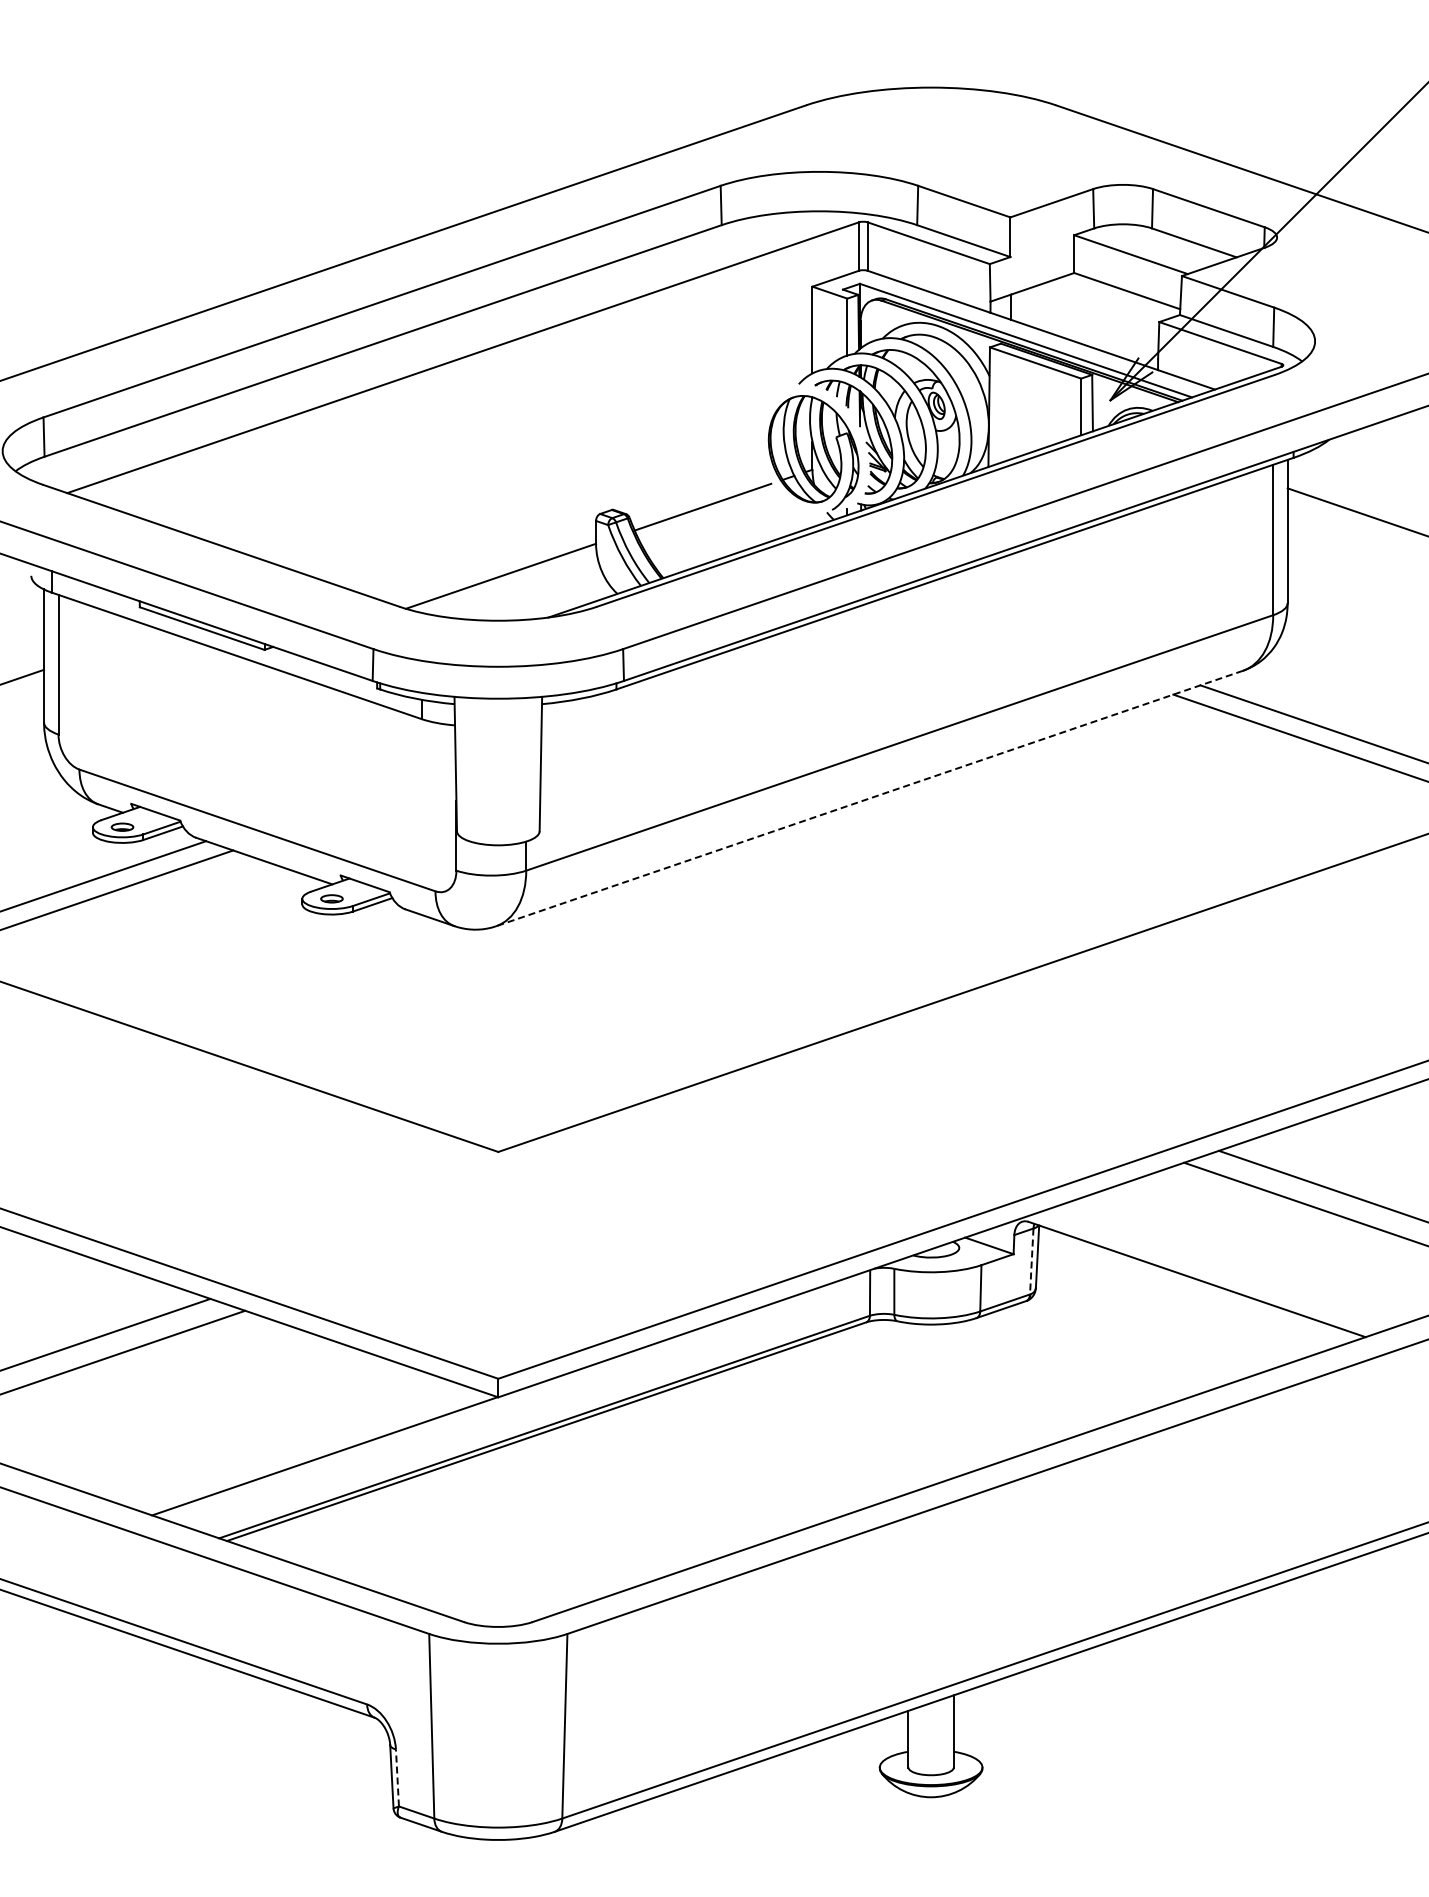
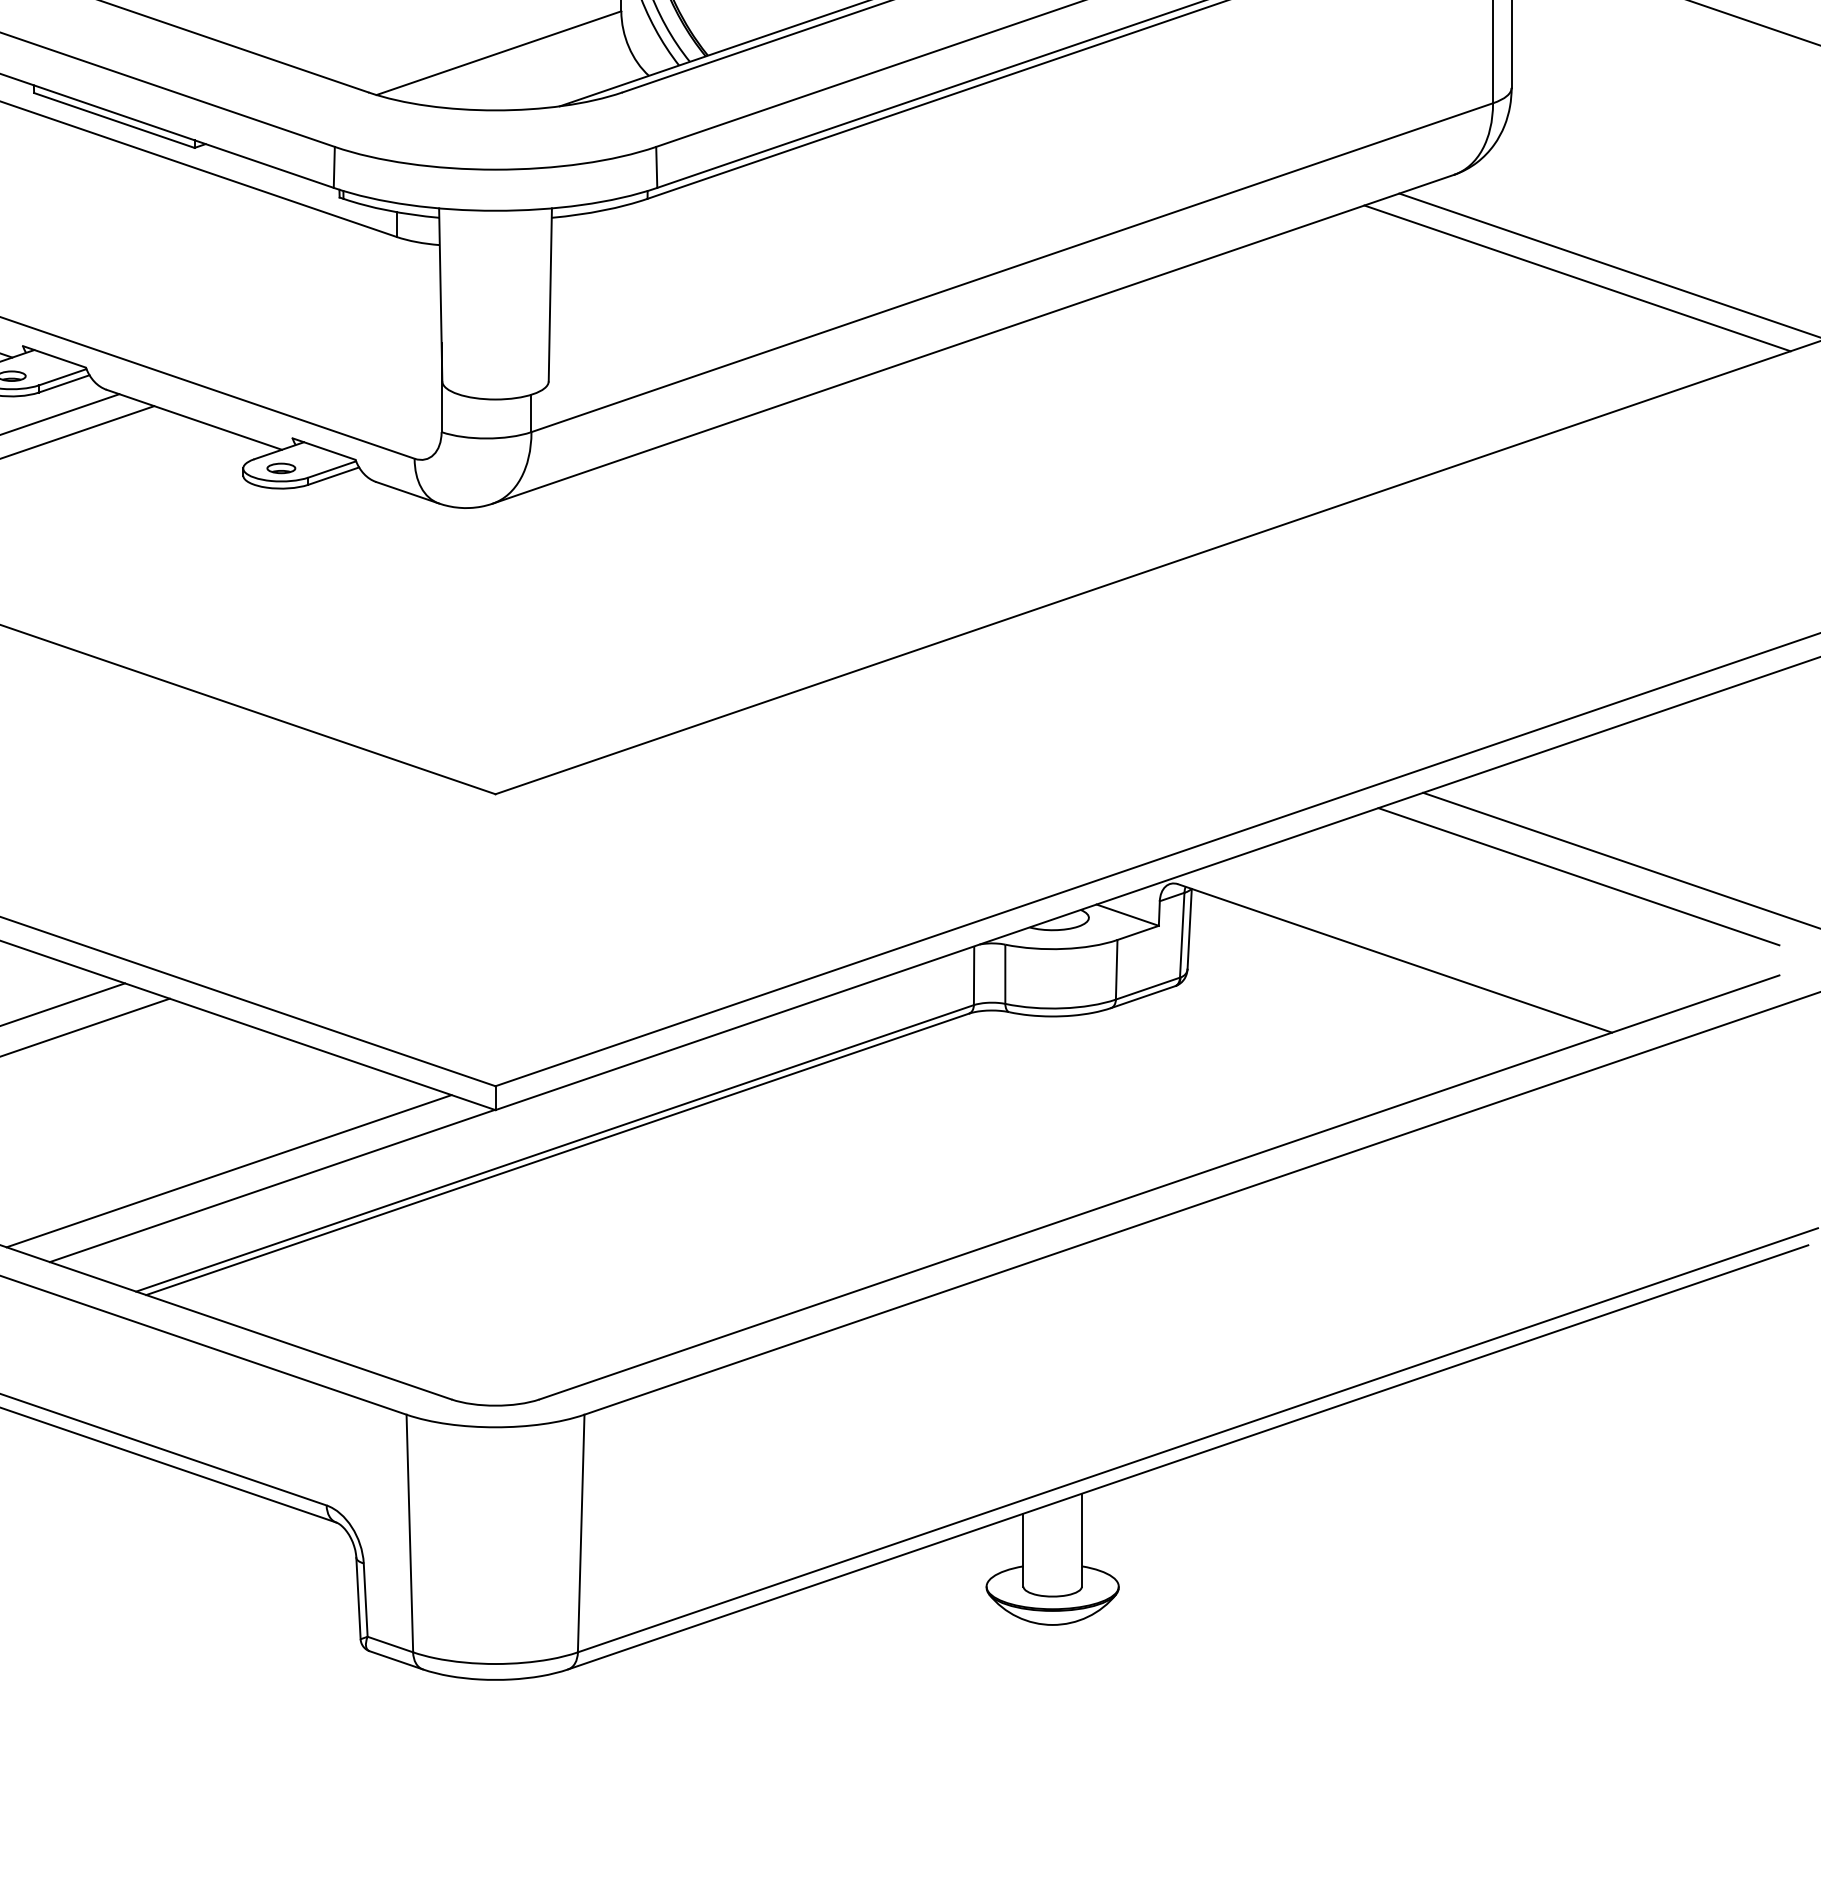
line: (869, 798) -> (973, 339), dashed -> solid
line: (1031, 1261) -> (1181, 935), dashed -> solid
line: (291, 1444) -> (229, 1170), added
line: (397, 1777) -> (365, 1599), dashed -> solid

